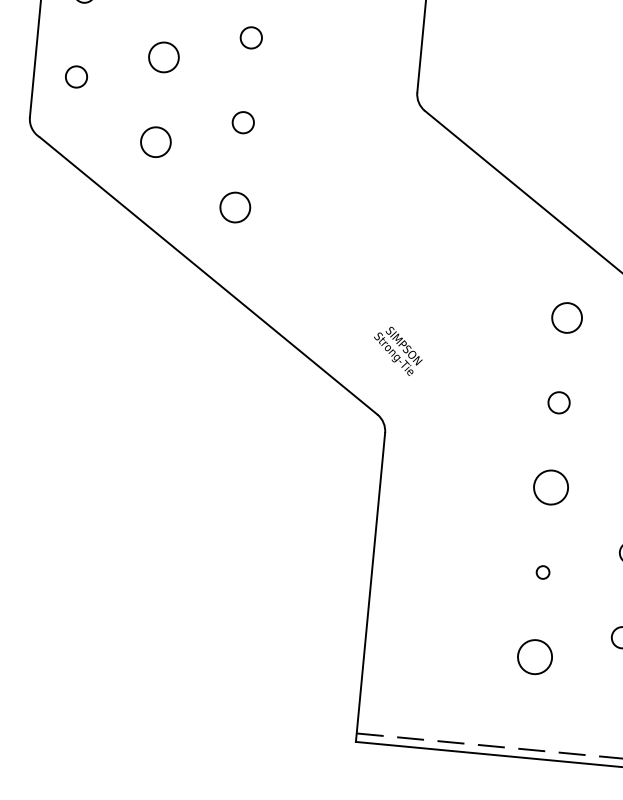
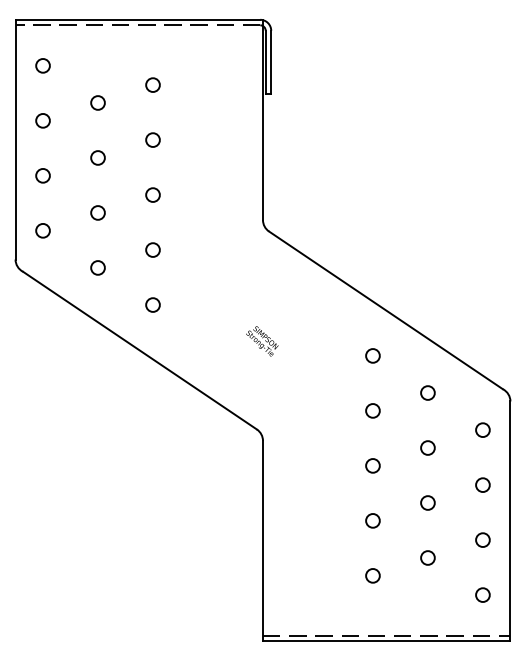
circle: (163, 56) -> (97, 212), size x0.71
circle: (155, 141) -> (97, 267), size x0.71
circle: (234, 206) -> (152, 304), size x0.71
circle: (566, 317) -> (372, 355), size x0.71
text: (398, 351) -> (262, 341), moved
circle: (550, 486) -> (372, 465), size x0.62
circle: (542, 571) -> (372, 520), size x1.67
circle: (534, 656) -> (372, 575), size x0.62

